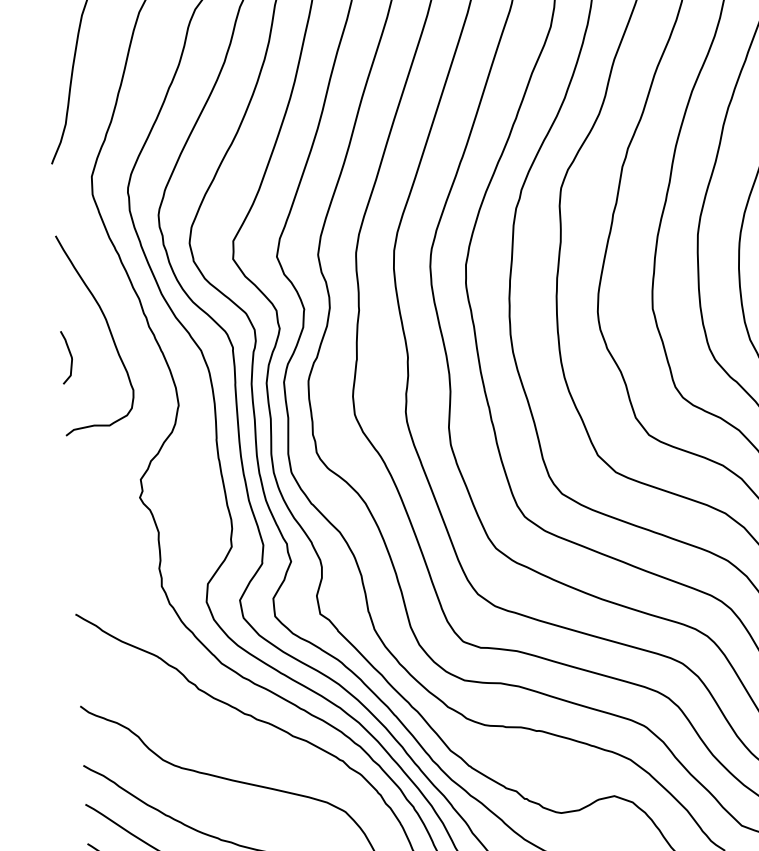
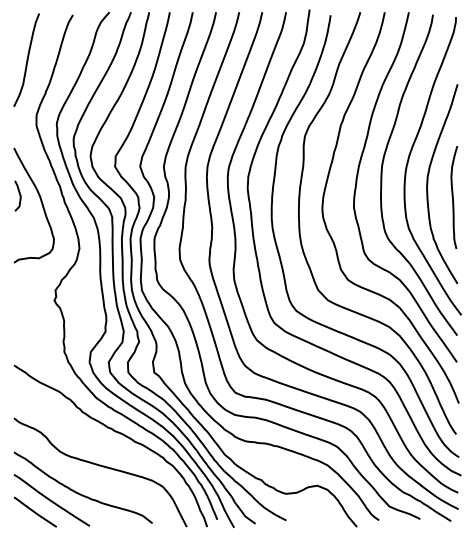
curve: (69, 356) -> (19, 195), moved

